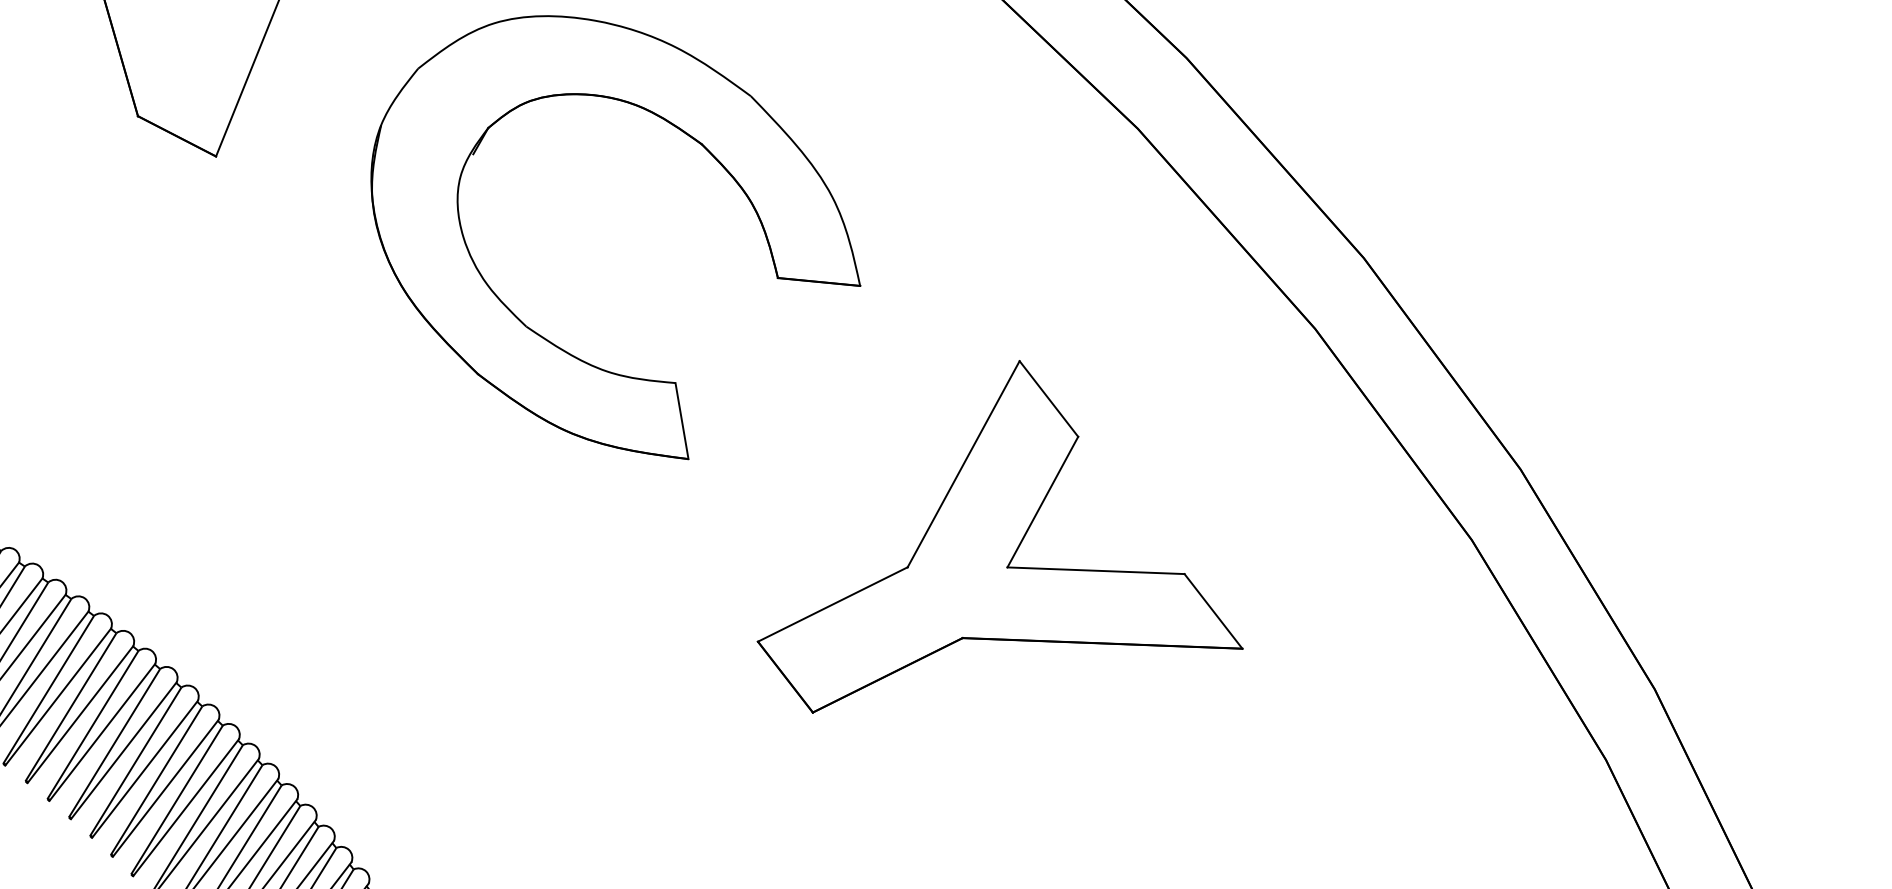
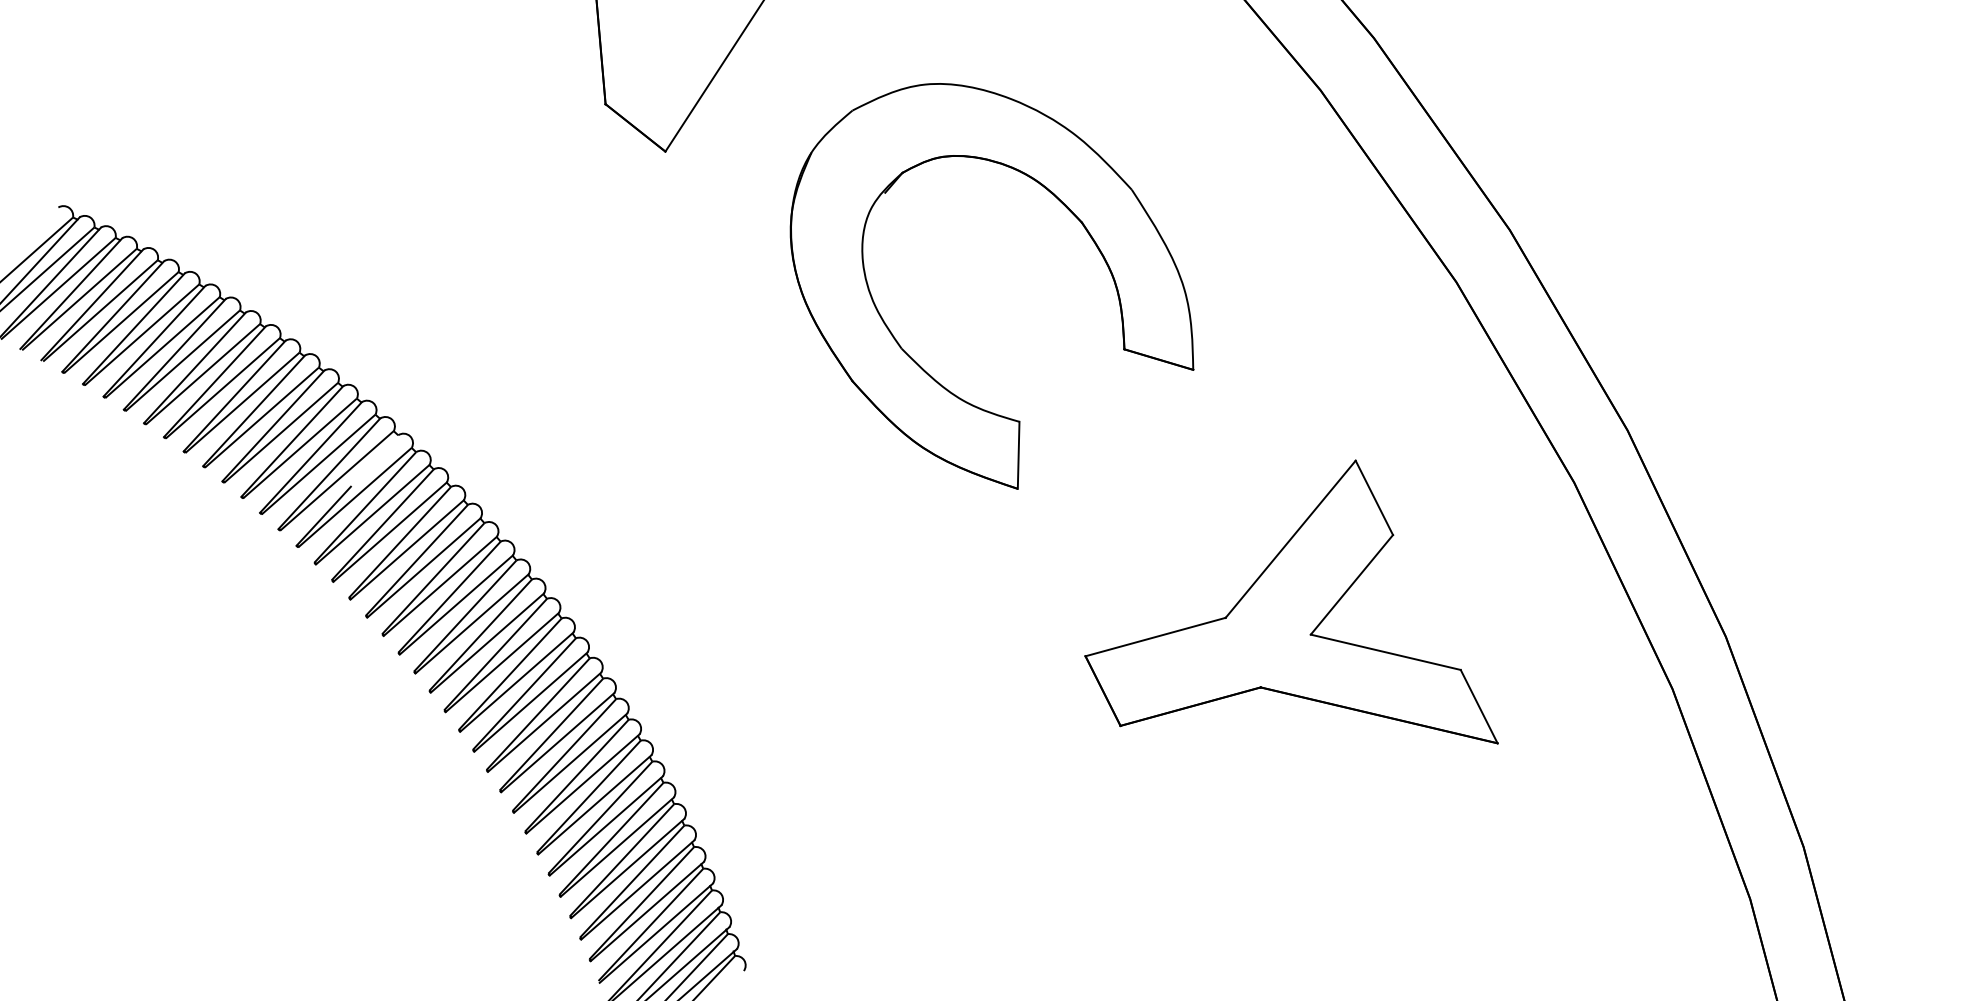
part: (978, 534) -> (1291, 601), moved

